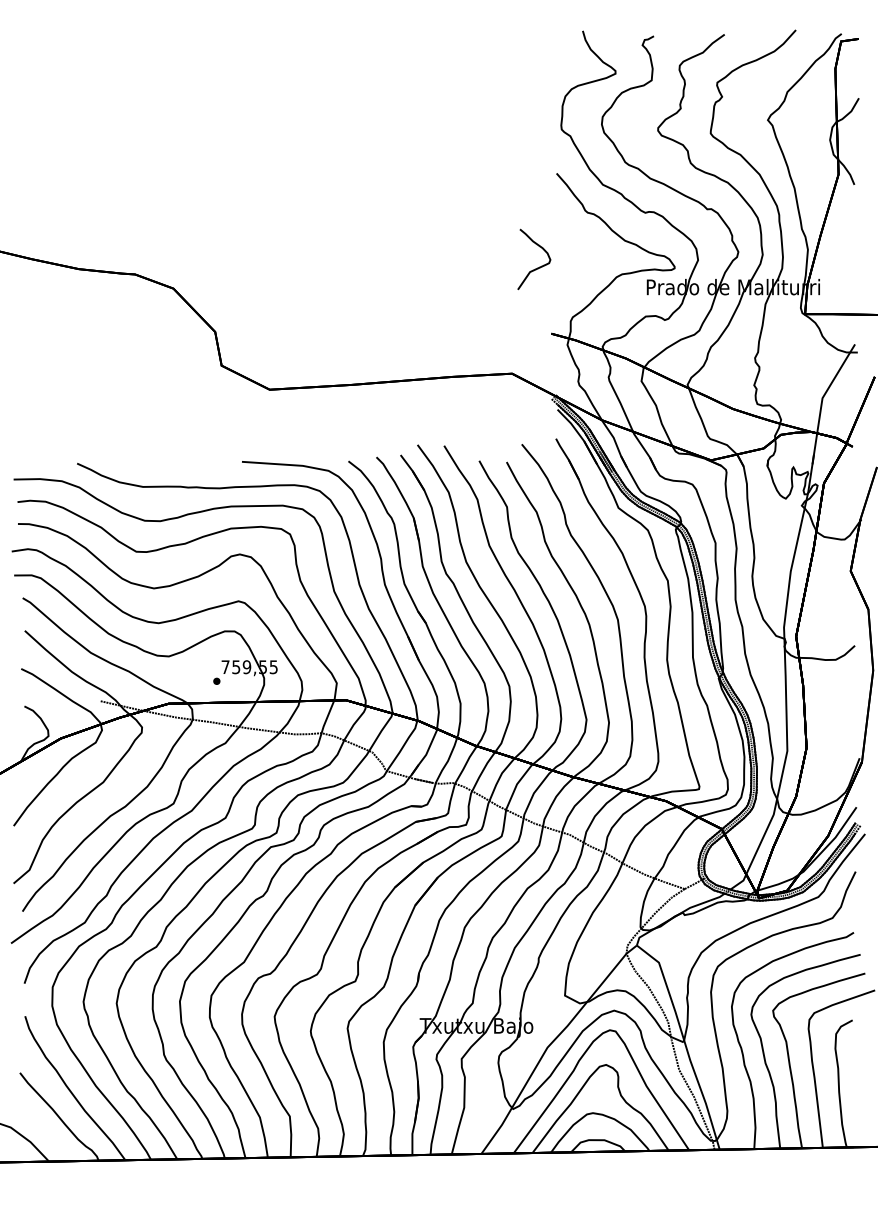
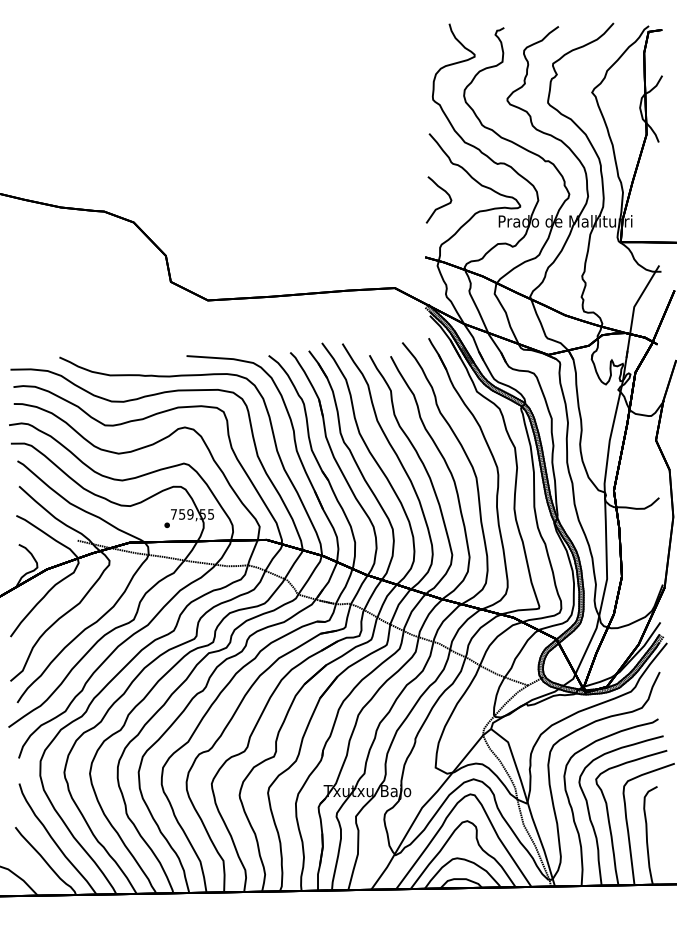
curve: (538, 266) -> (442, 205), moved

